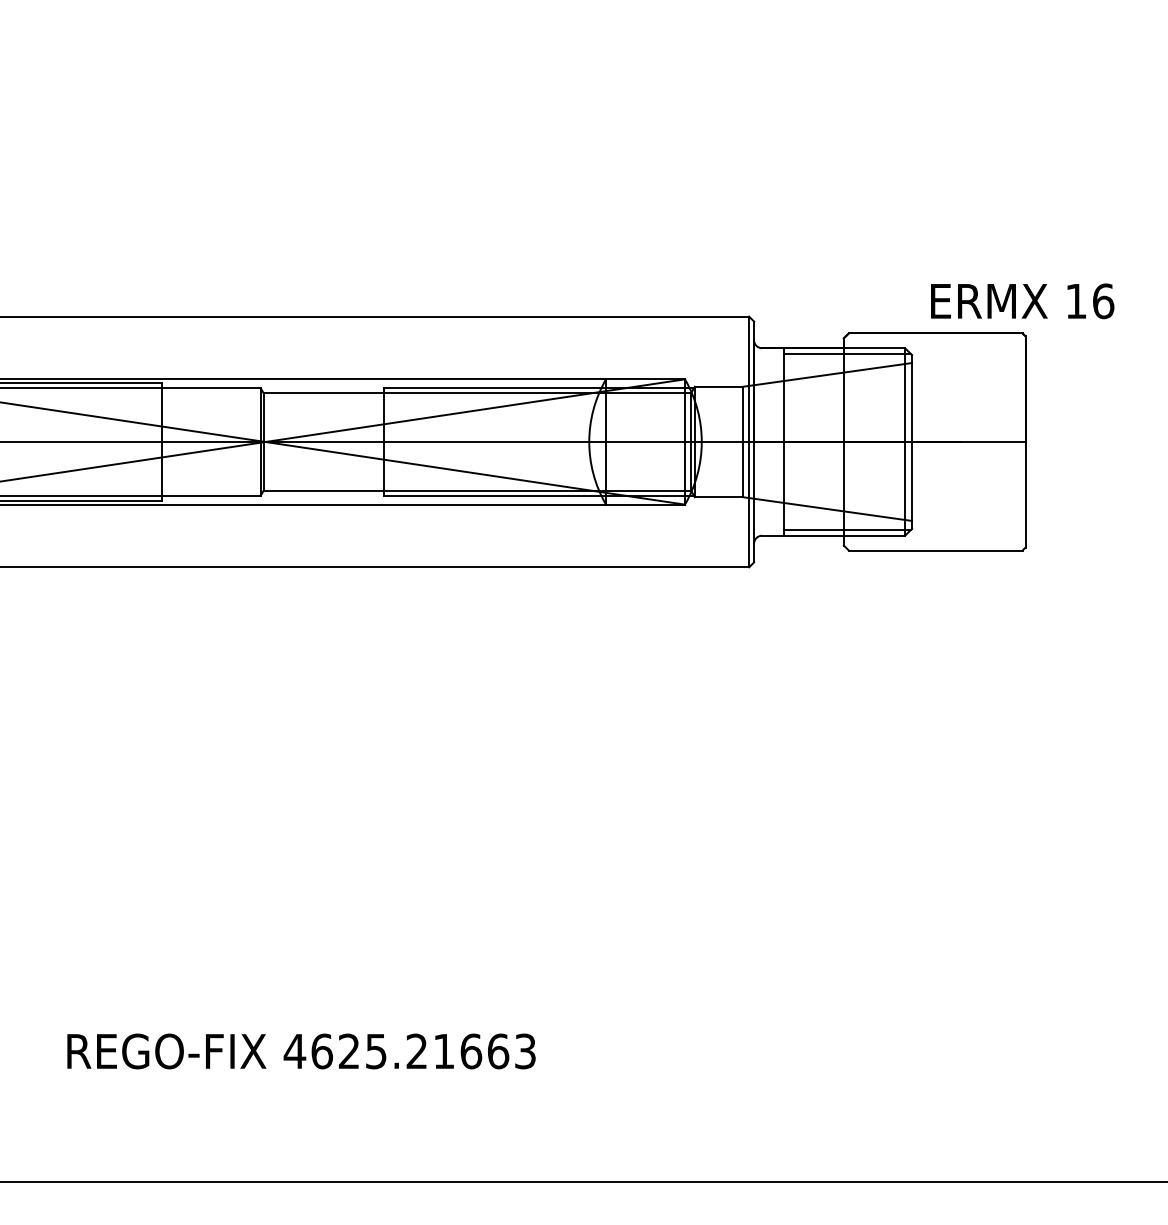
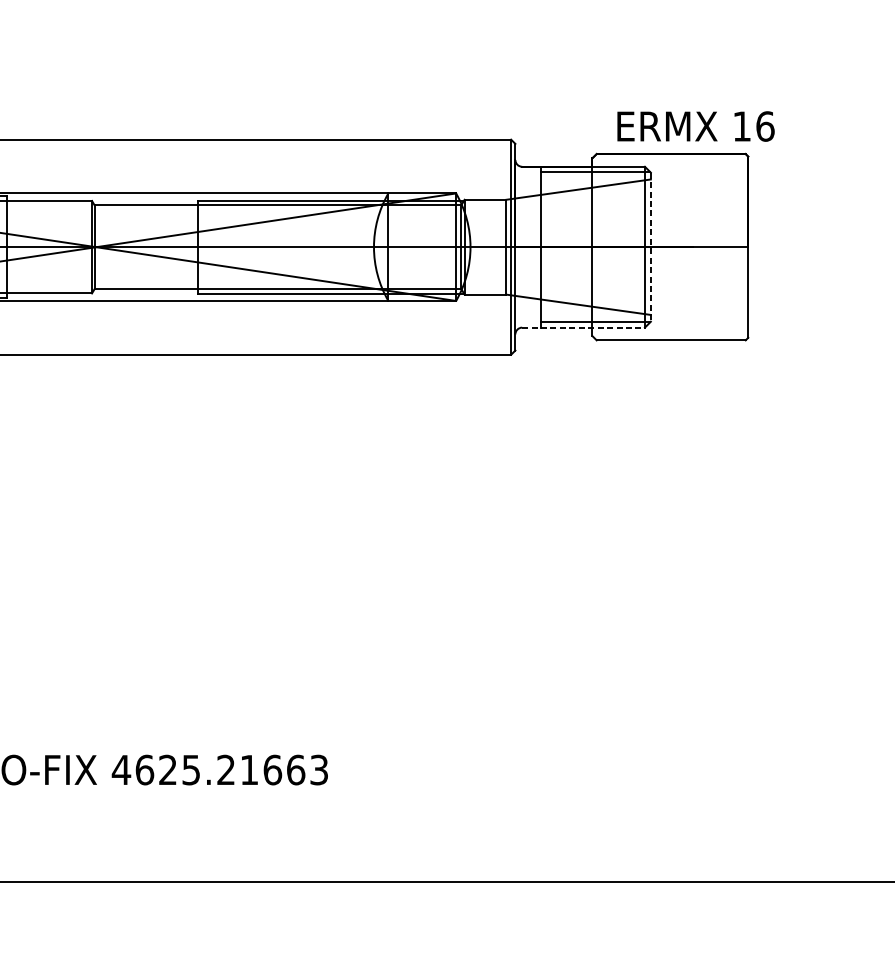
text: (1022, 301) -> (695, 126), moved
line: (912, 442) -> (651, 247), solid -> dashed
line: (833, 535) -> (583, 327), solid -> dashed

